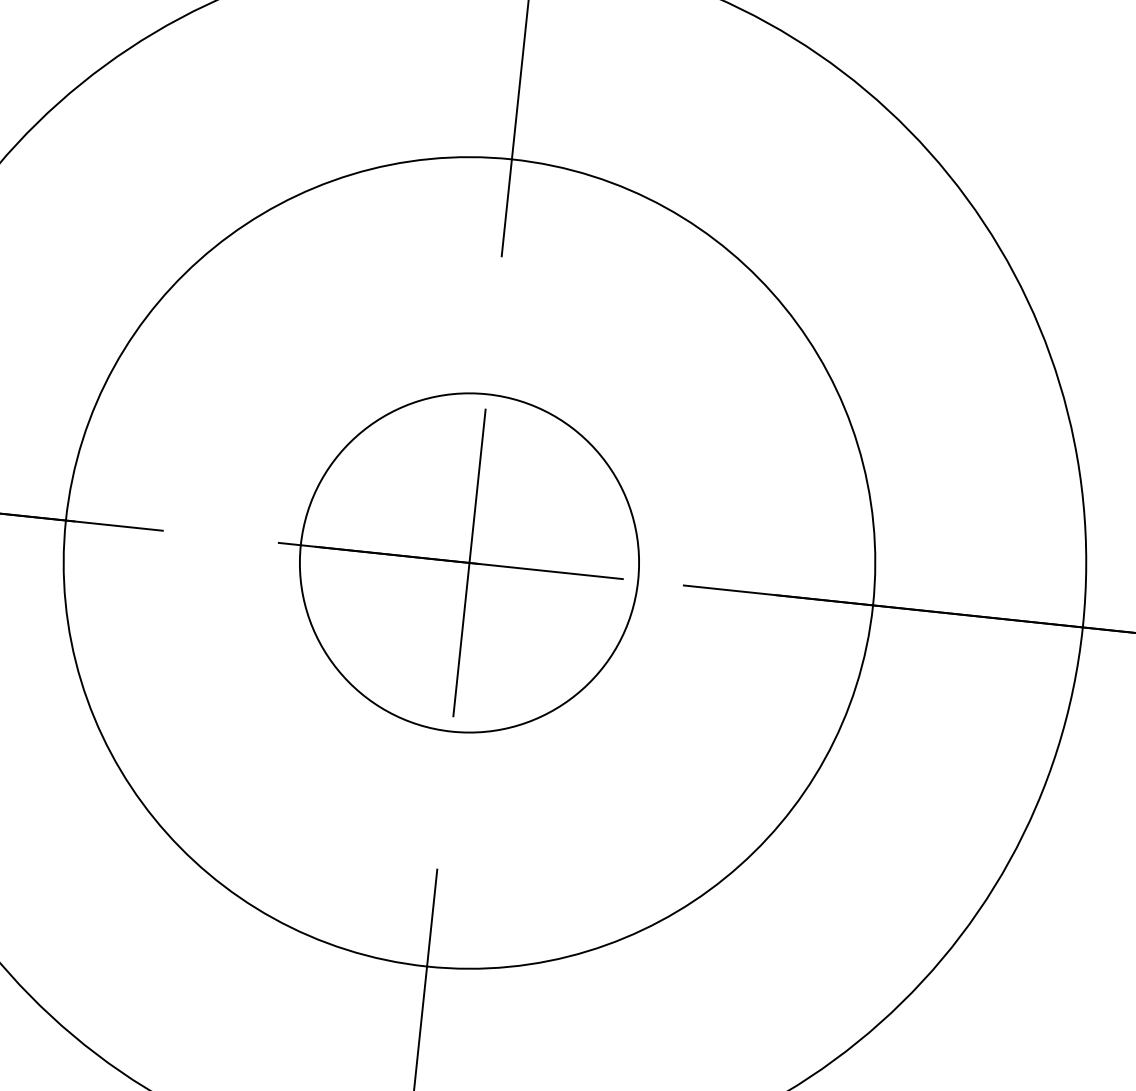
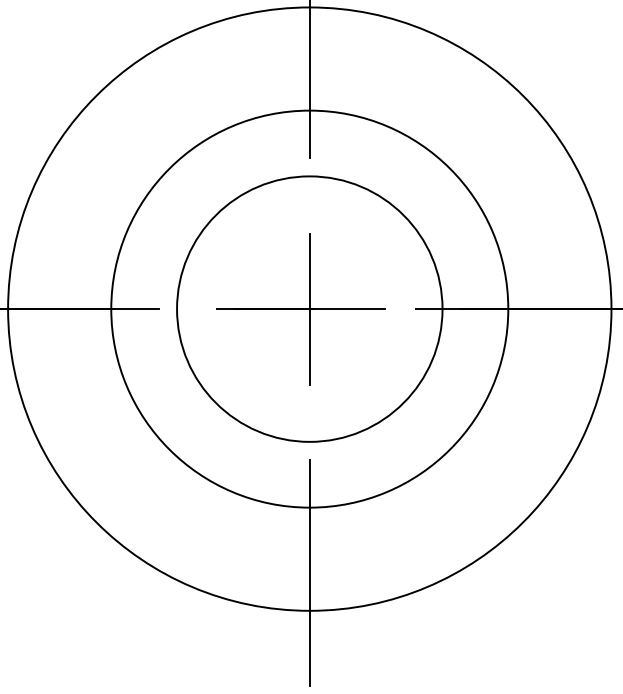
circle: (468, 563) -> (309, 309), size x1.6

